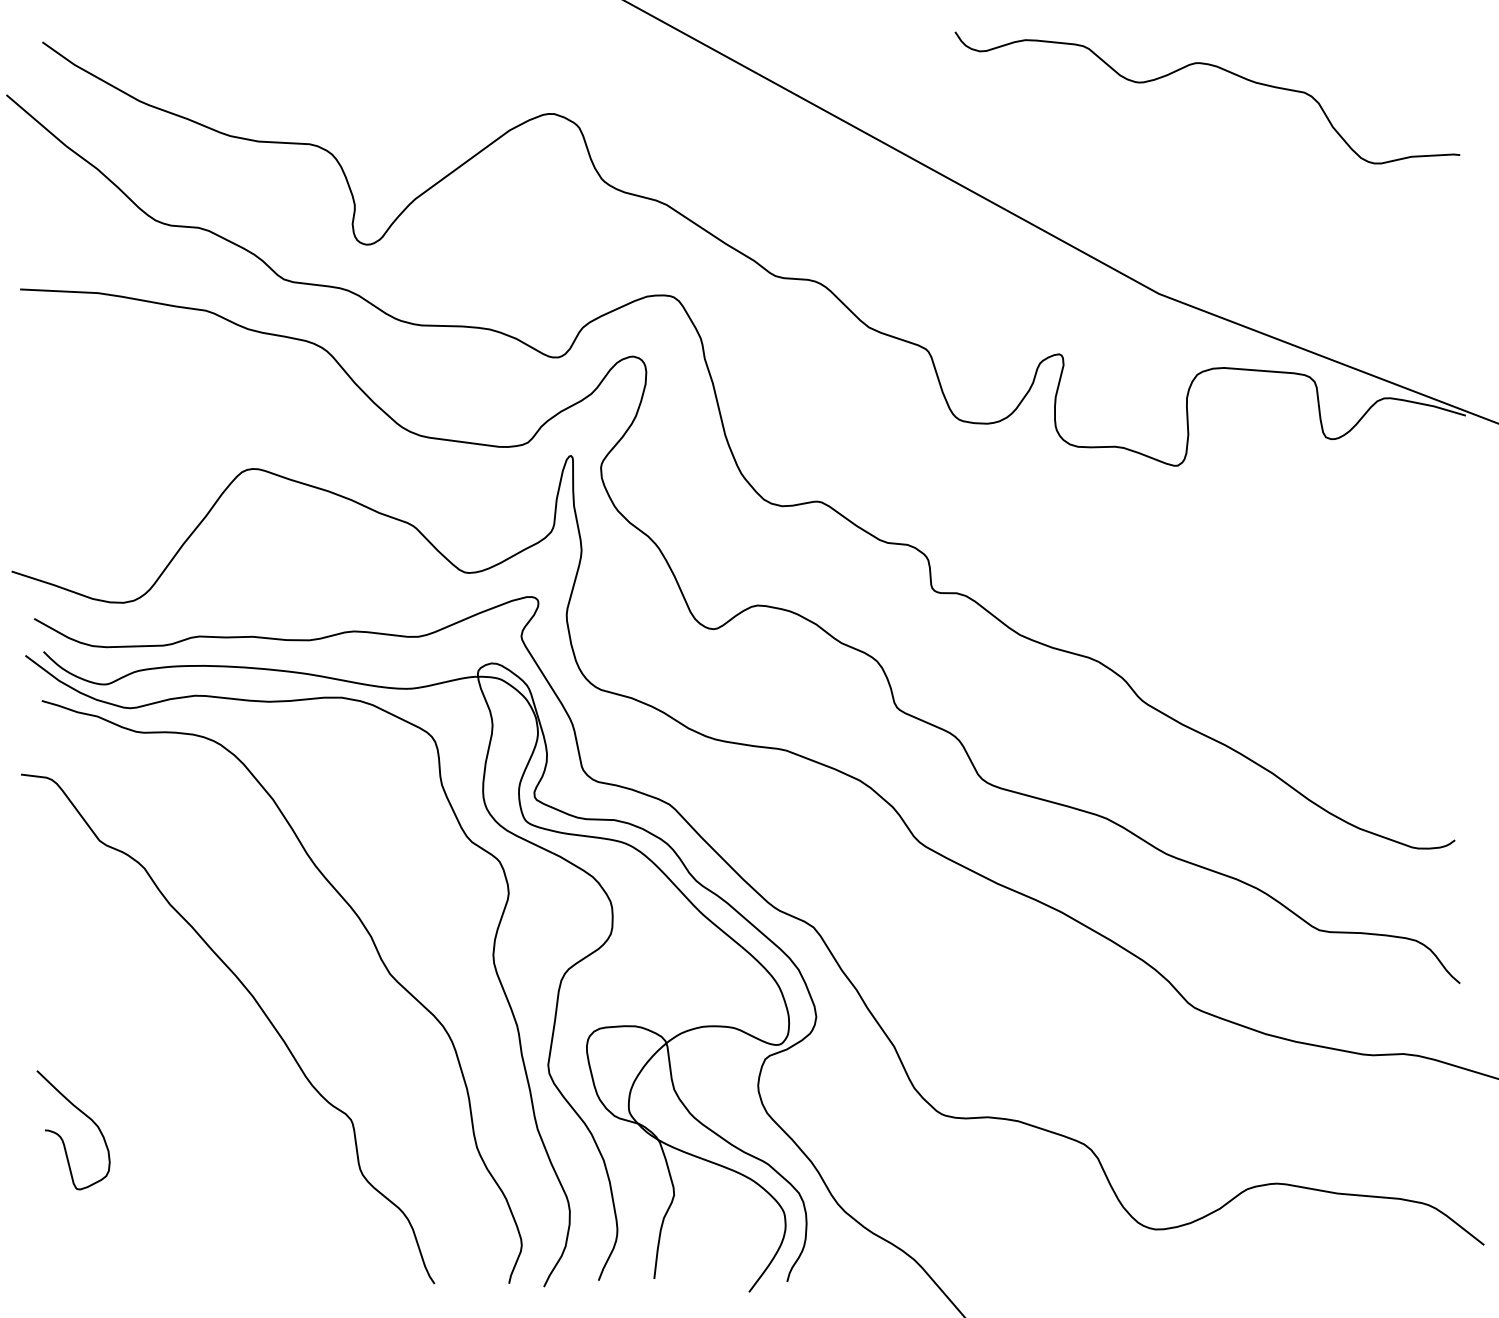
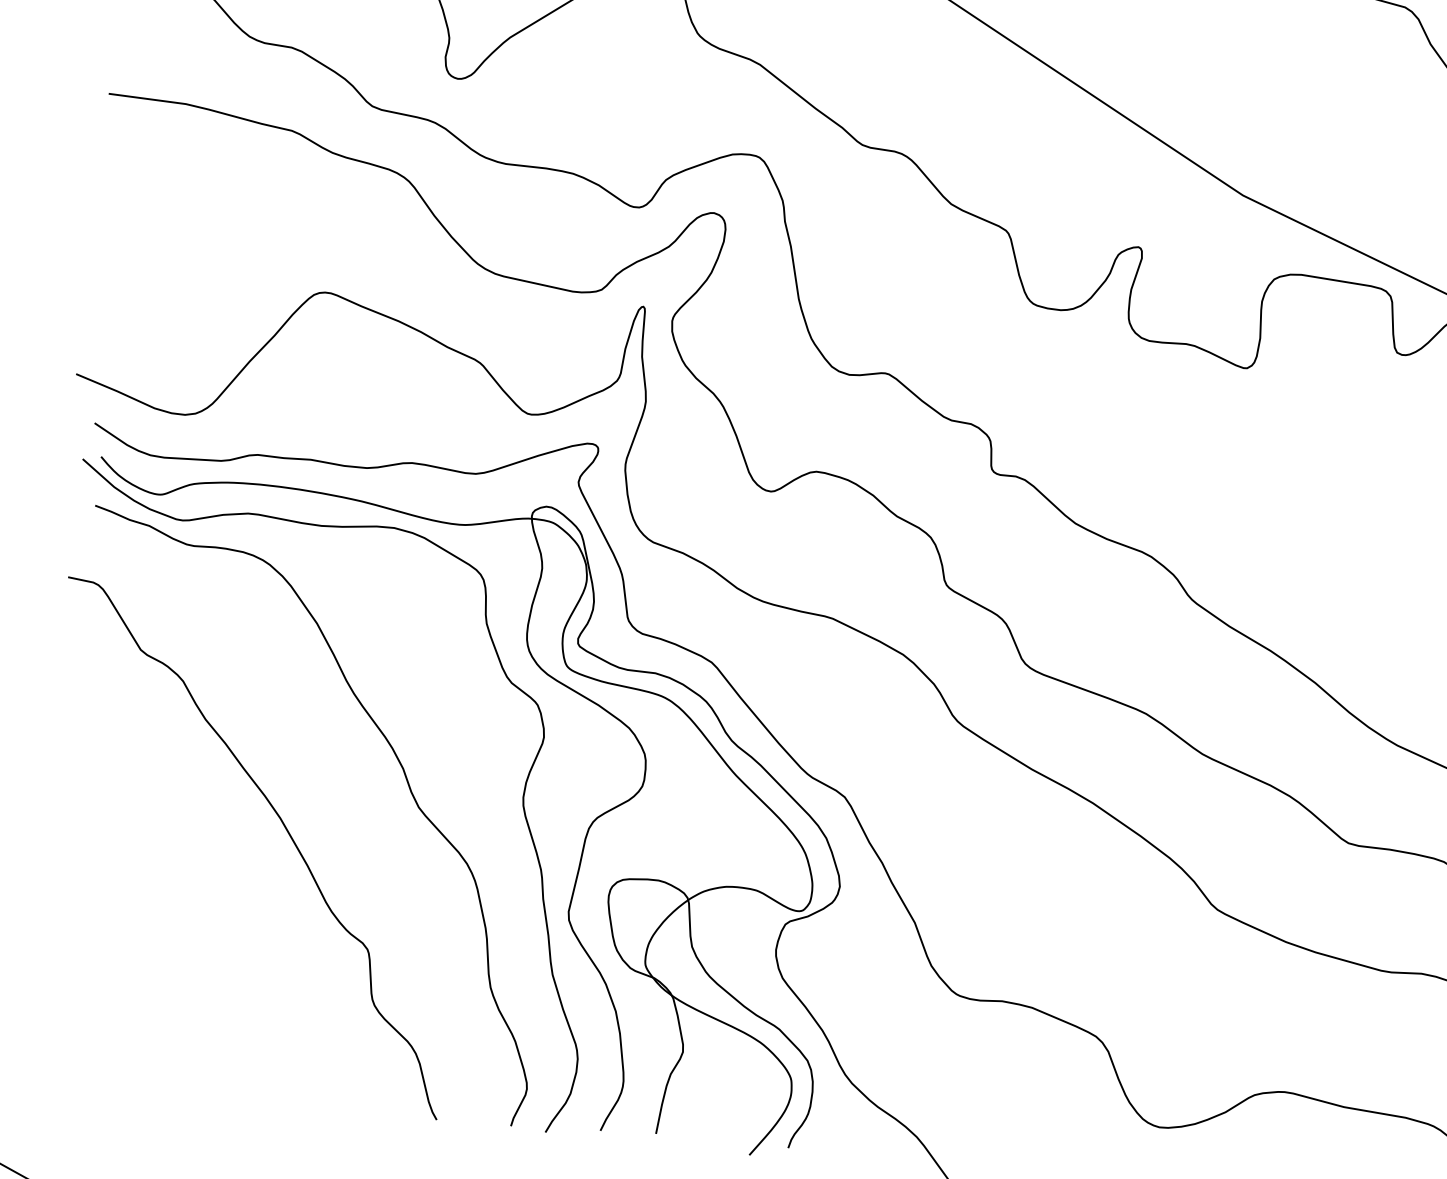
curve: (61, 1136) -> (77, 941), removed

